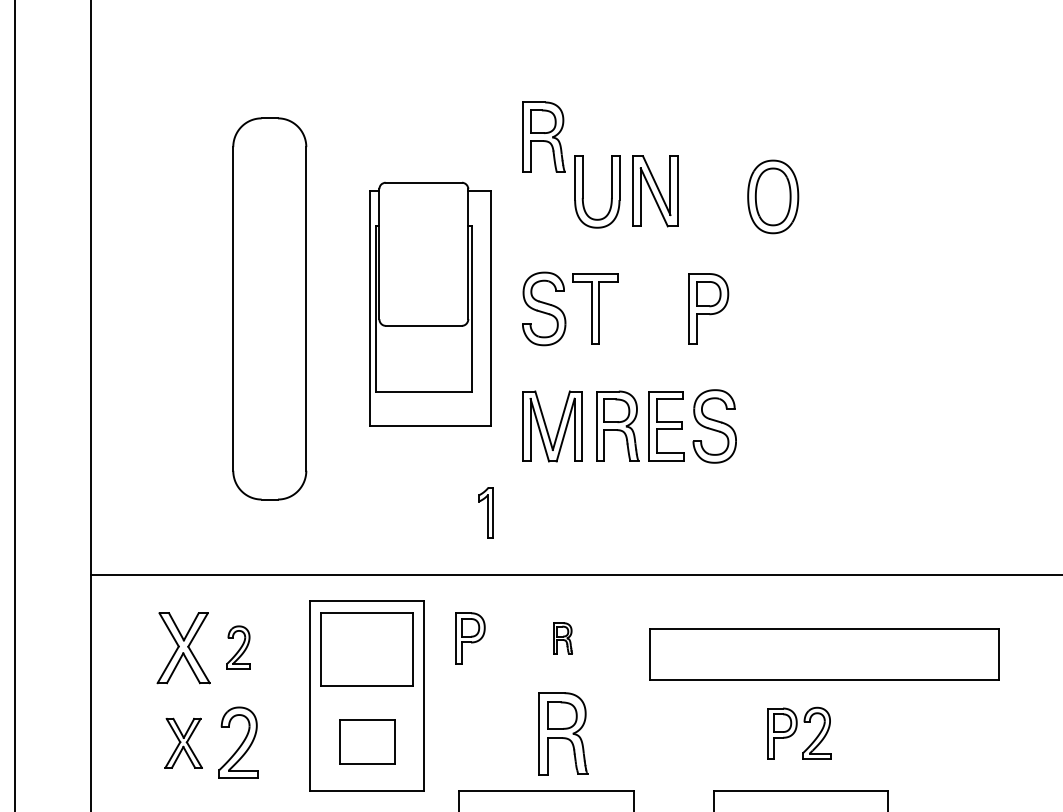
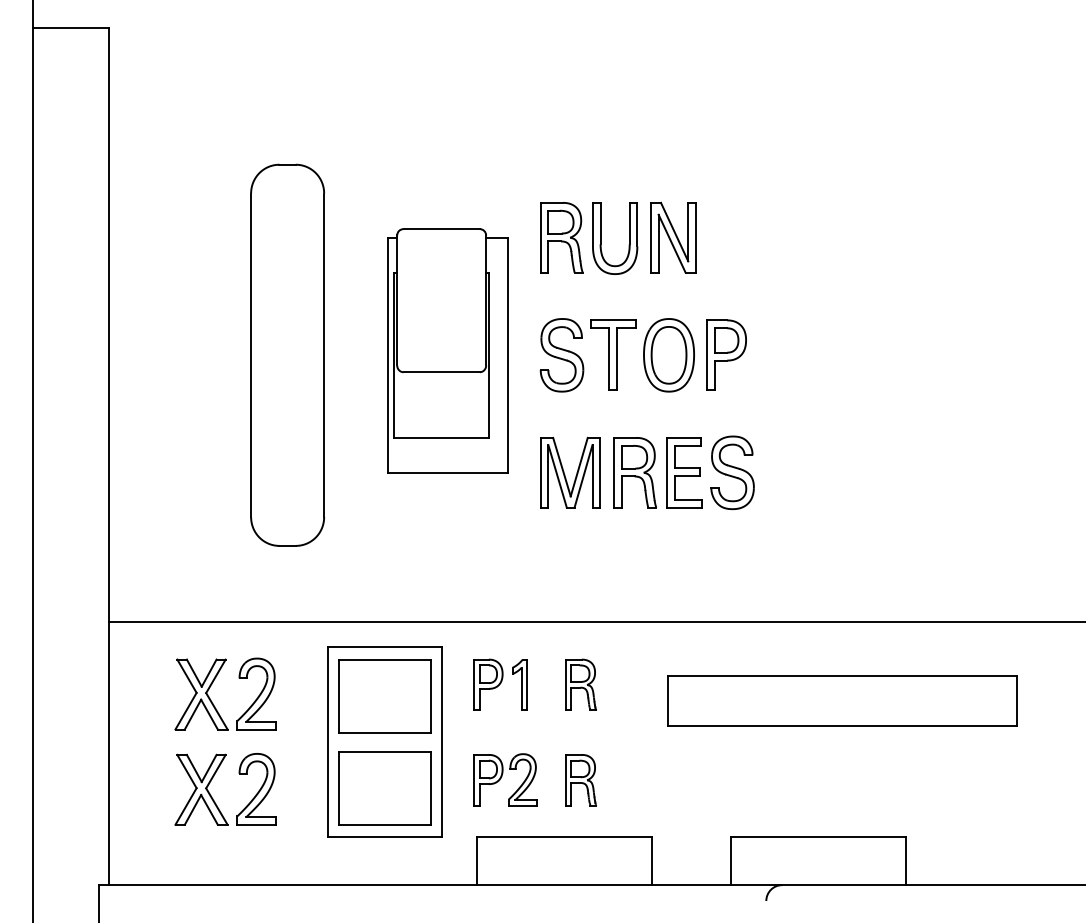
part: (543, 137) -> (561, 237), moved
part: (772, 197) -> (668, 355), moved
part: (485, 512) -> (519, 684), moved
part: (562, 638) -> (580, 684), size x1.67
part: (238, 647) -> (256, 693), size x1.67
part: (799, 733) -> (505, 779), moved
part: (562, 734) -> (580, 780), size x0.62
part: (366, 742) -> (384, 788), size x1.67
part: (183, 743) -> (201, 789), size x1.43

